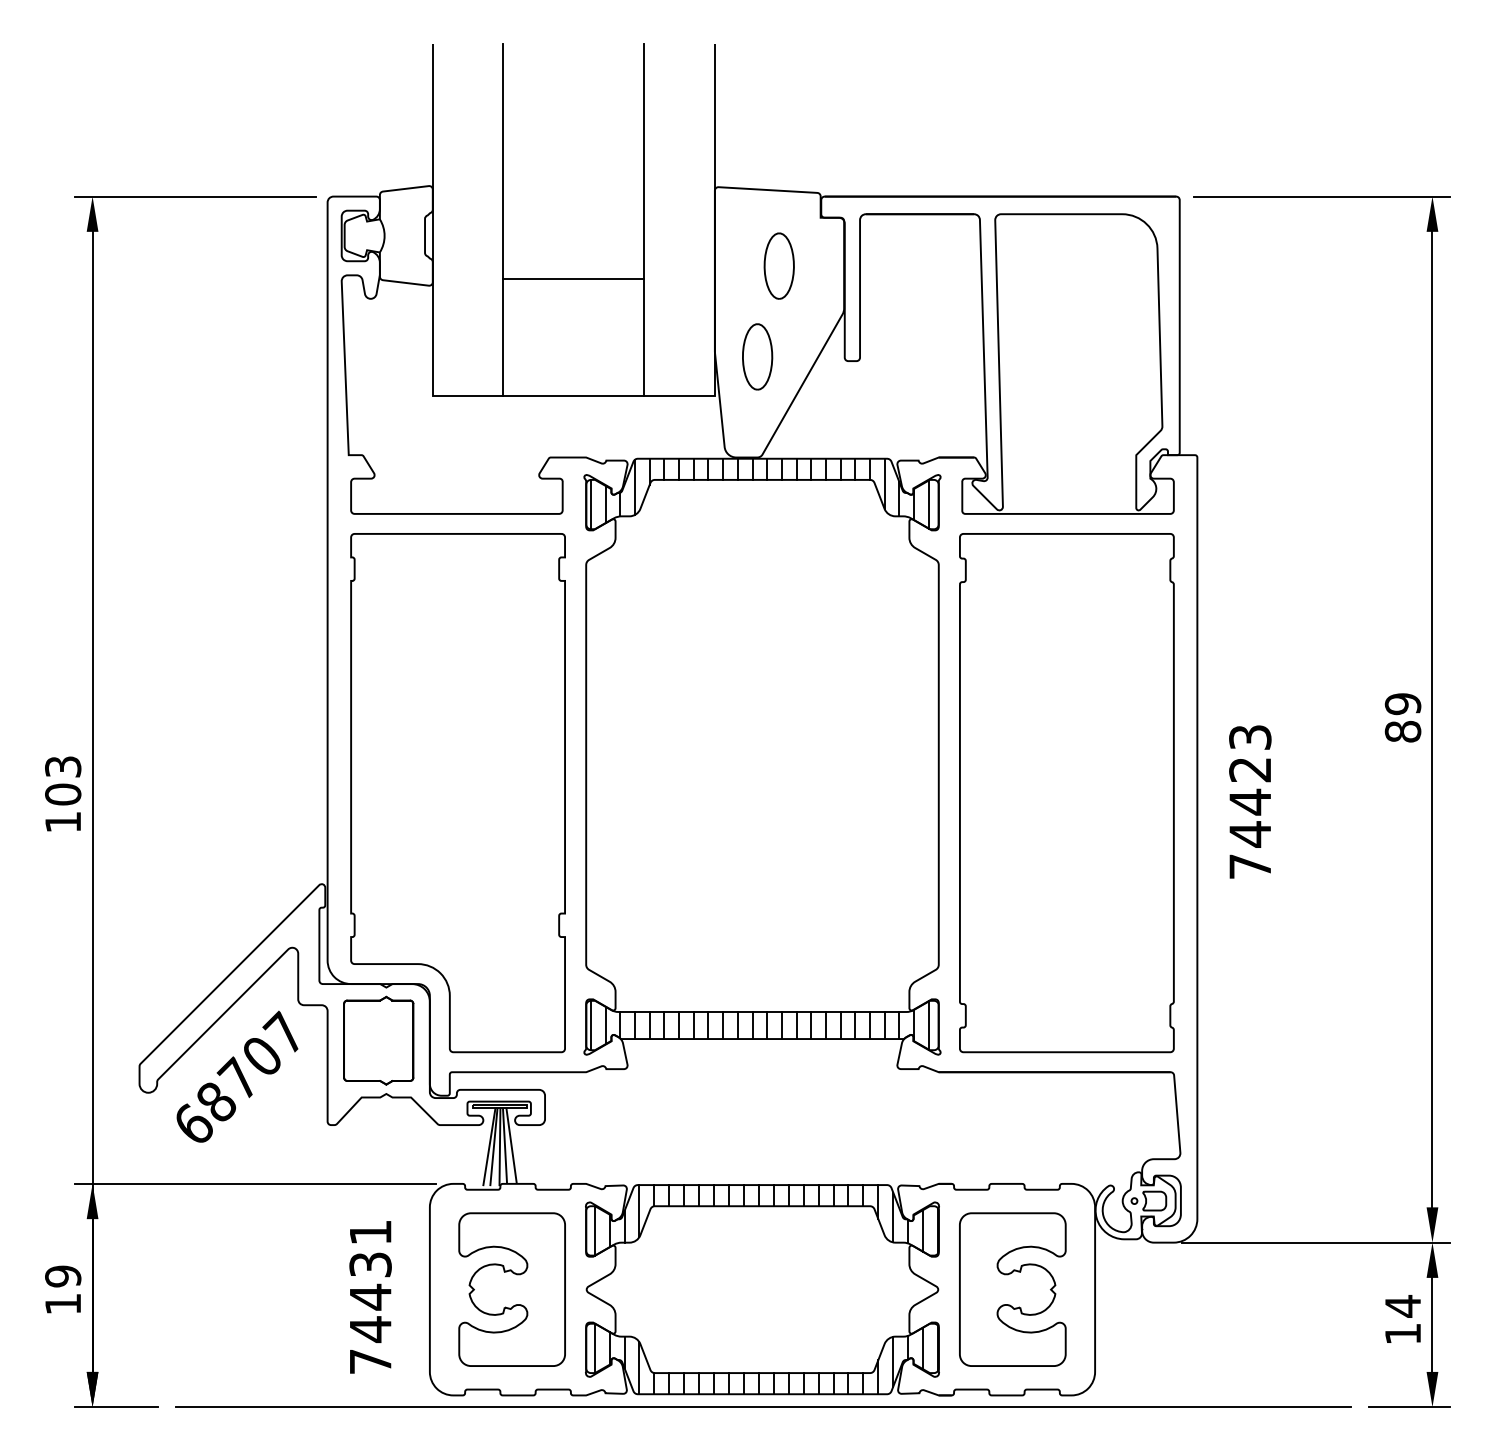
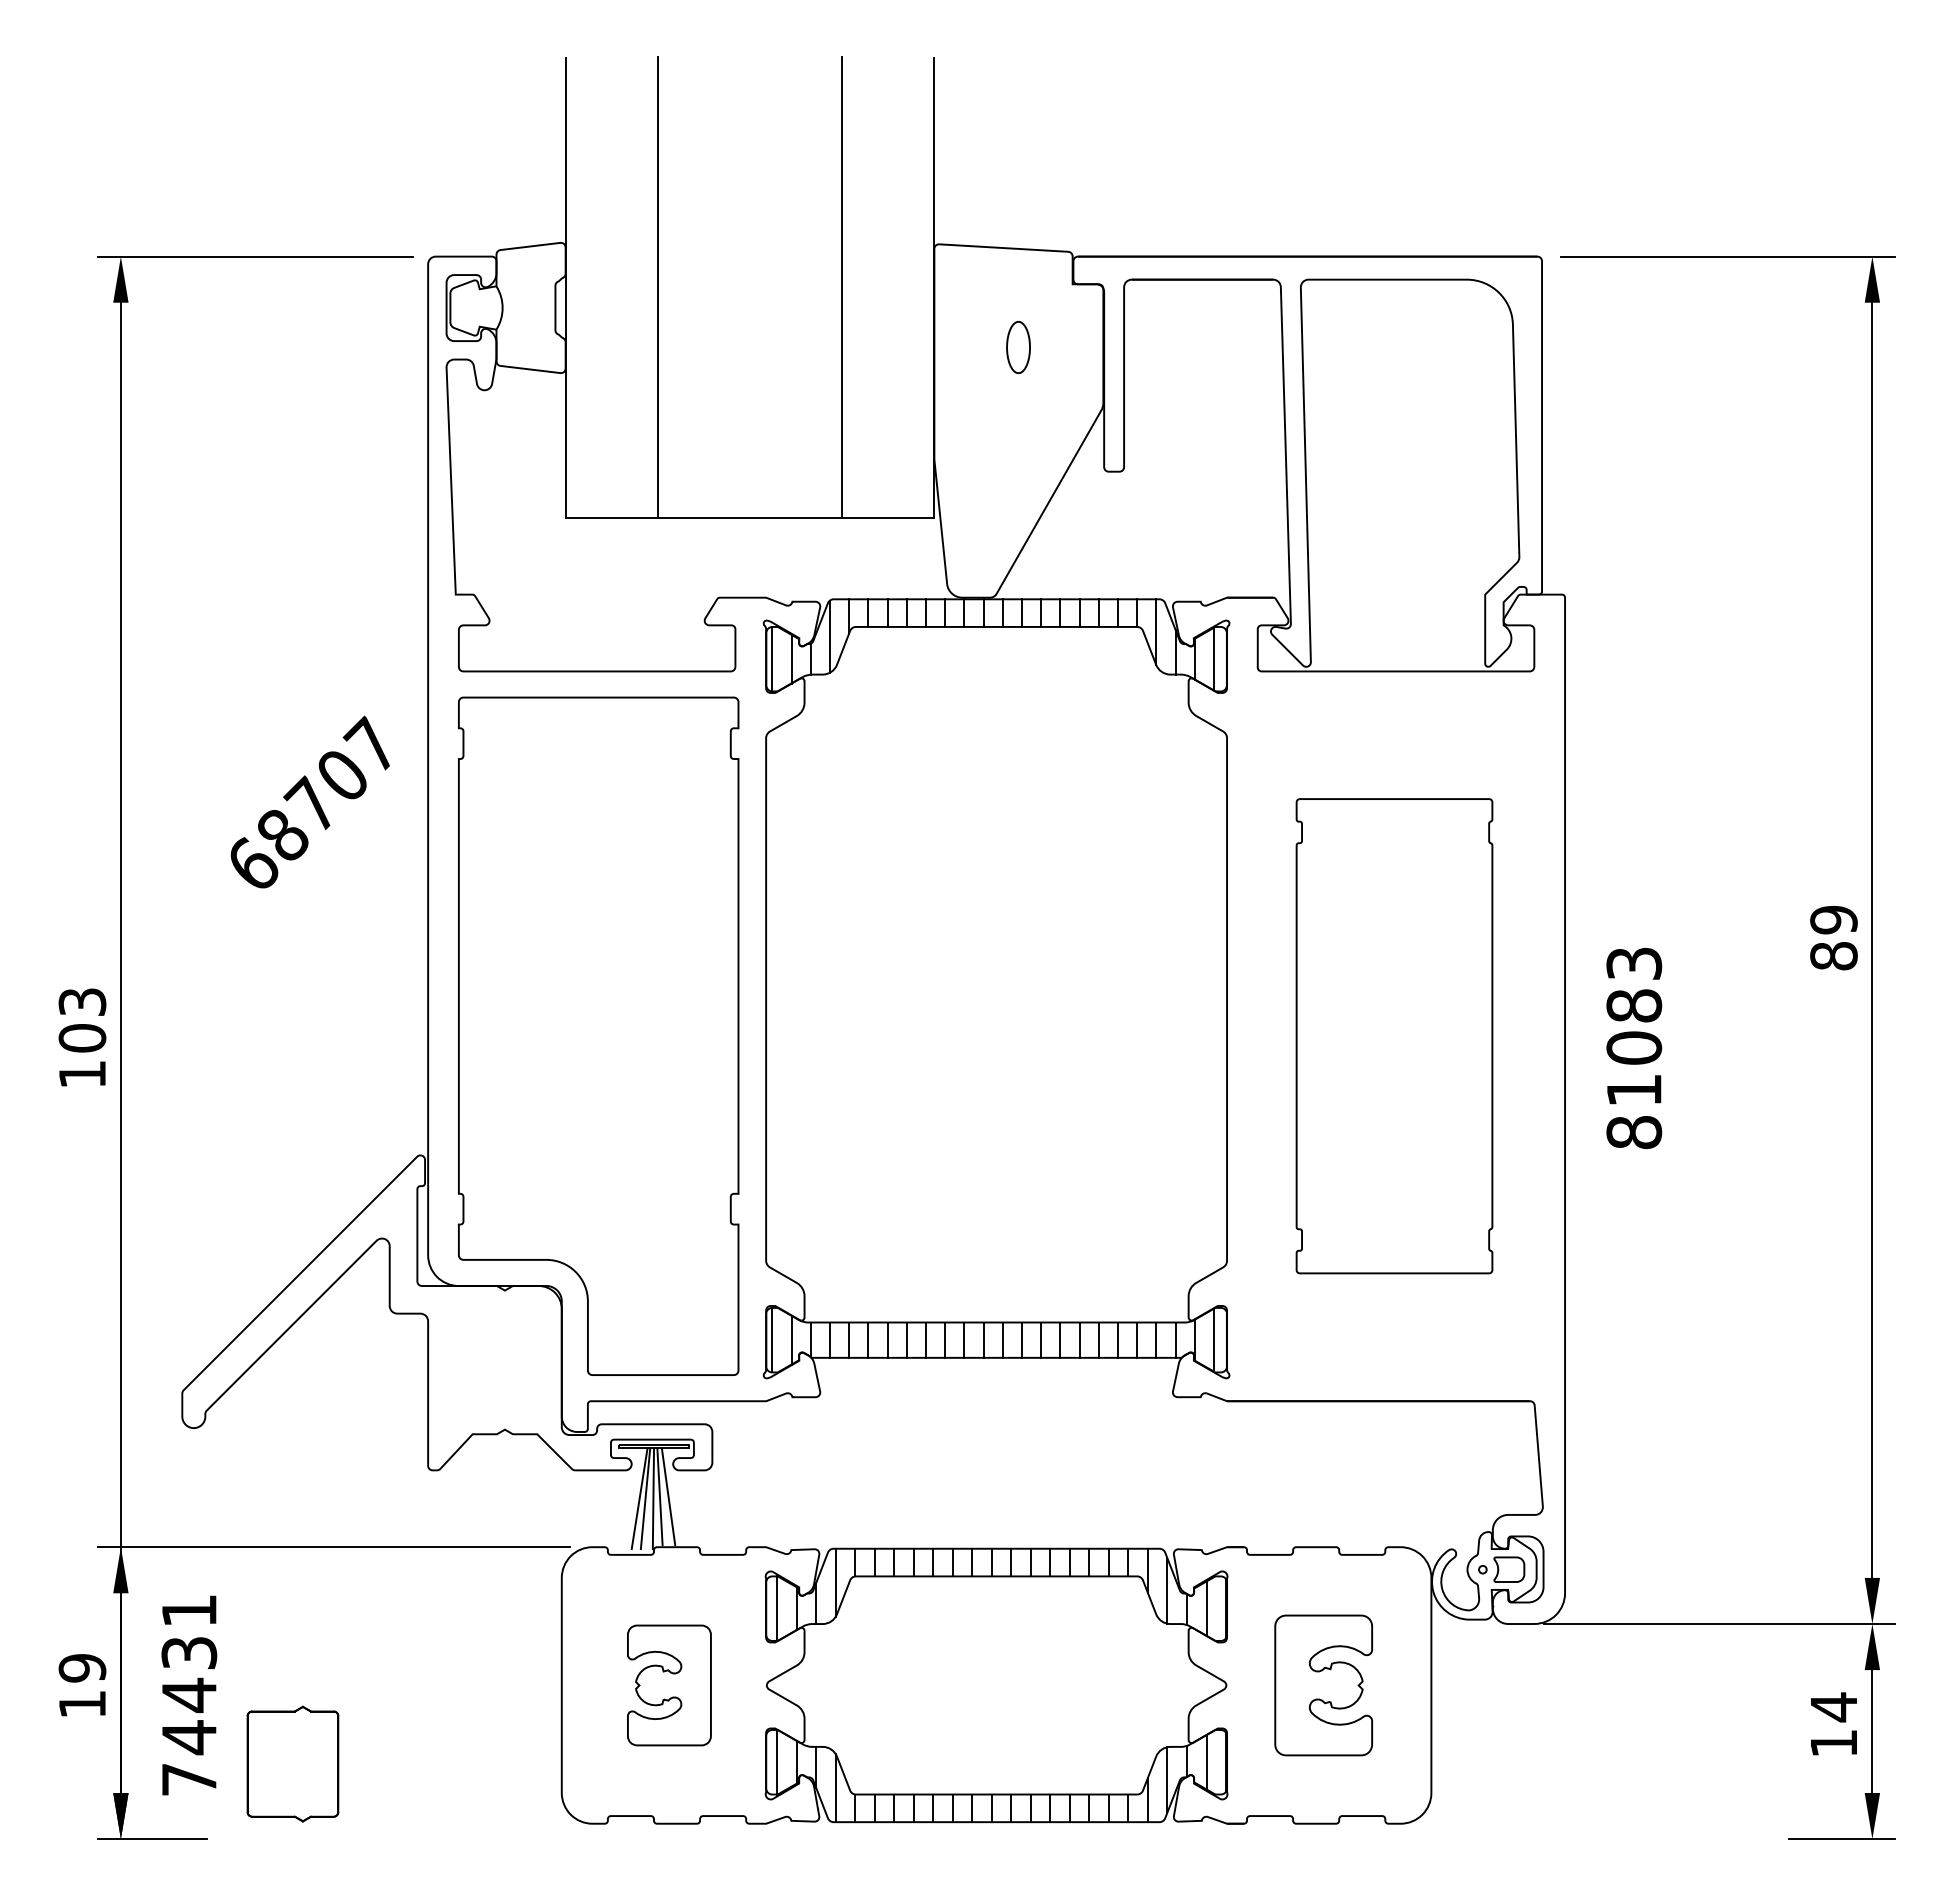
part: (779, 266) -> (1018, 347), size x0.6
line: (573, 279) -> (749, 364), removed
part: (757, 356) -> (990, 465), removed
part: (1066, 792) -> (1394, 1035), size x0.7
text: (1250, 818) -> (1634, 1069), 74423 -> 81083
part: (378, 1040) -> (292, 1763), moved
text: (236, 1076) -> (309, 801), moved
part: (512, 1289) -> (669, 1685), size x0.6
part: (1012, 1289) -> (1323, 1685), size x0.7
text: (370, 1297) -> (189, 1695), moved
line: (763, 1407) -> (997, 1839), removed

